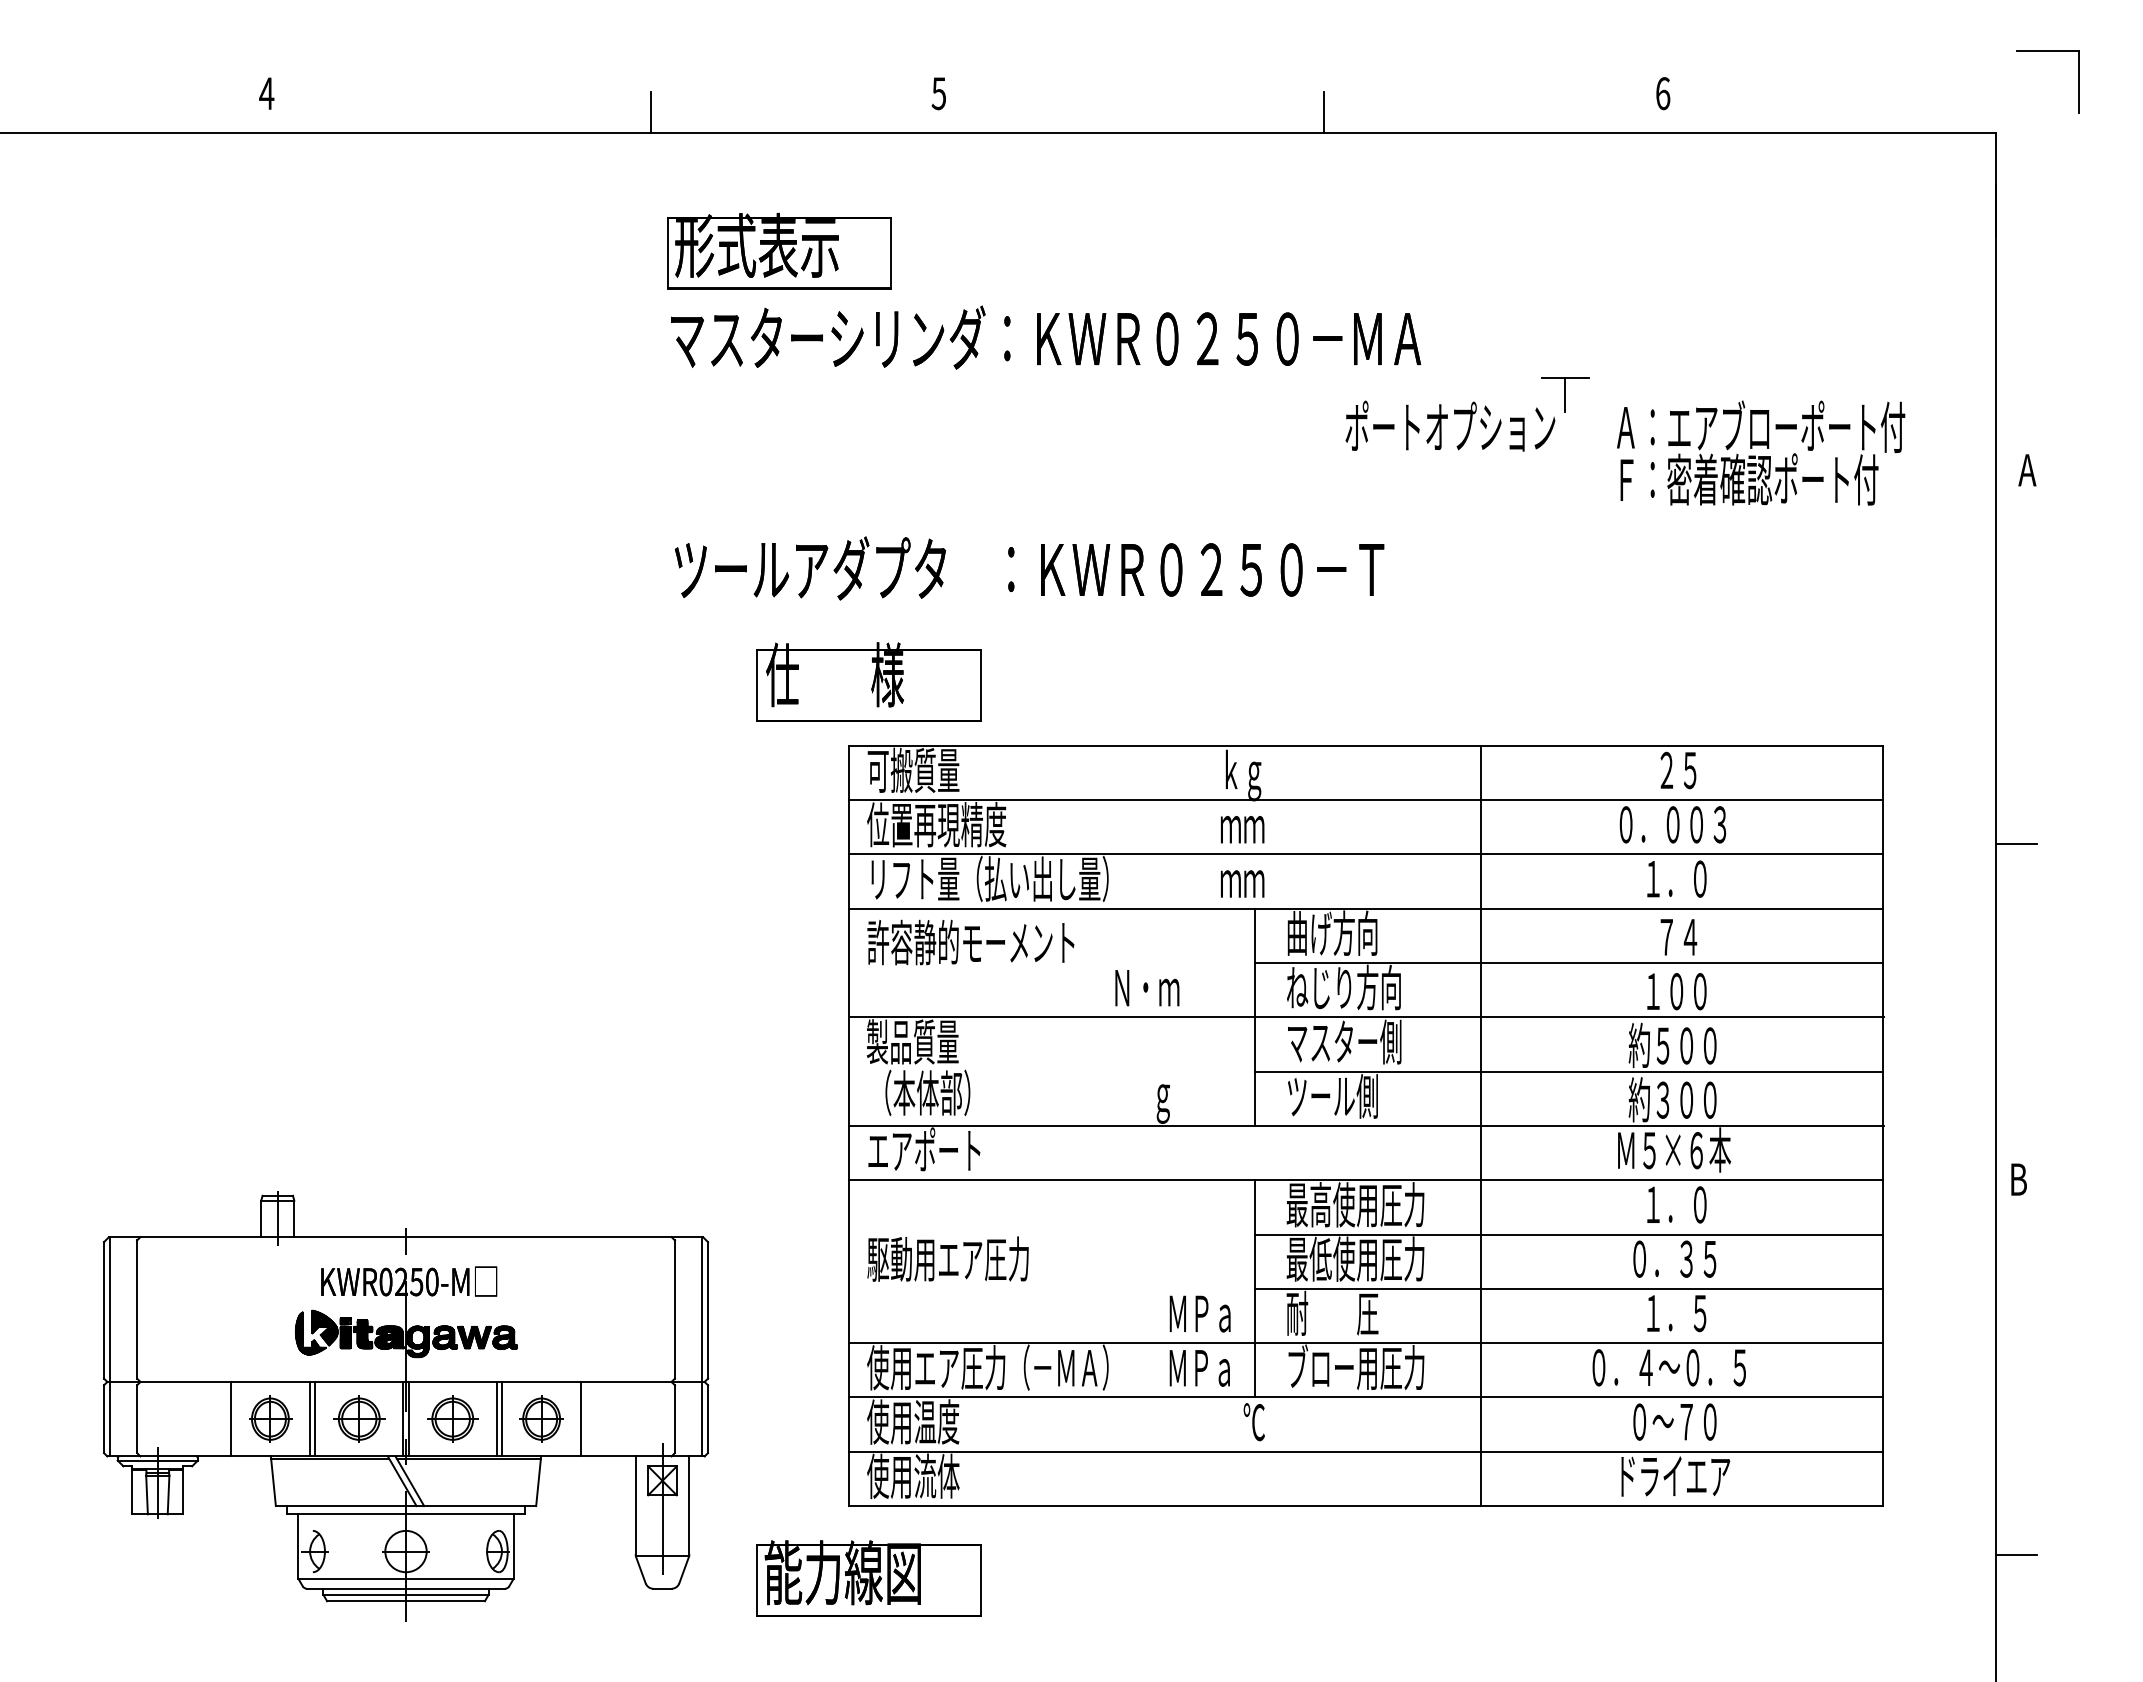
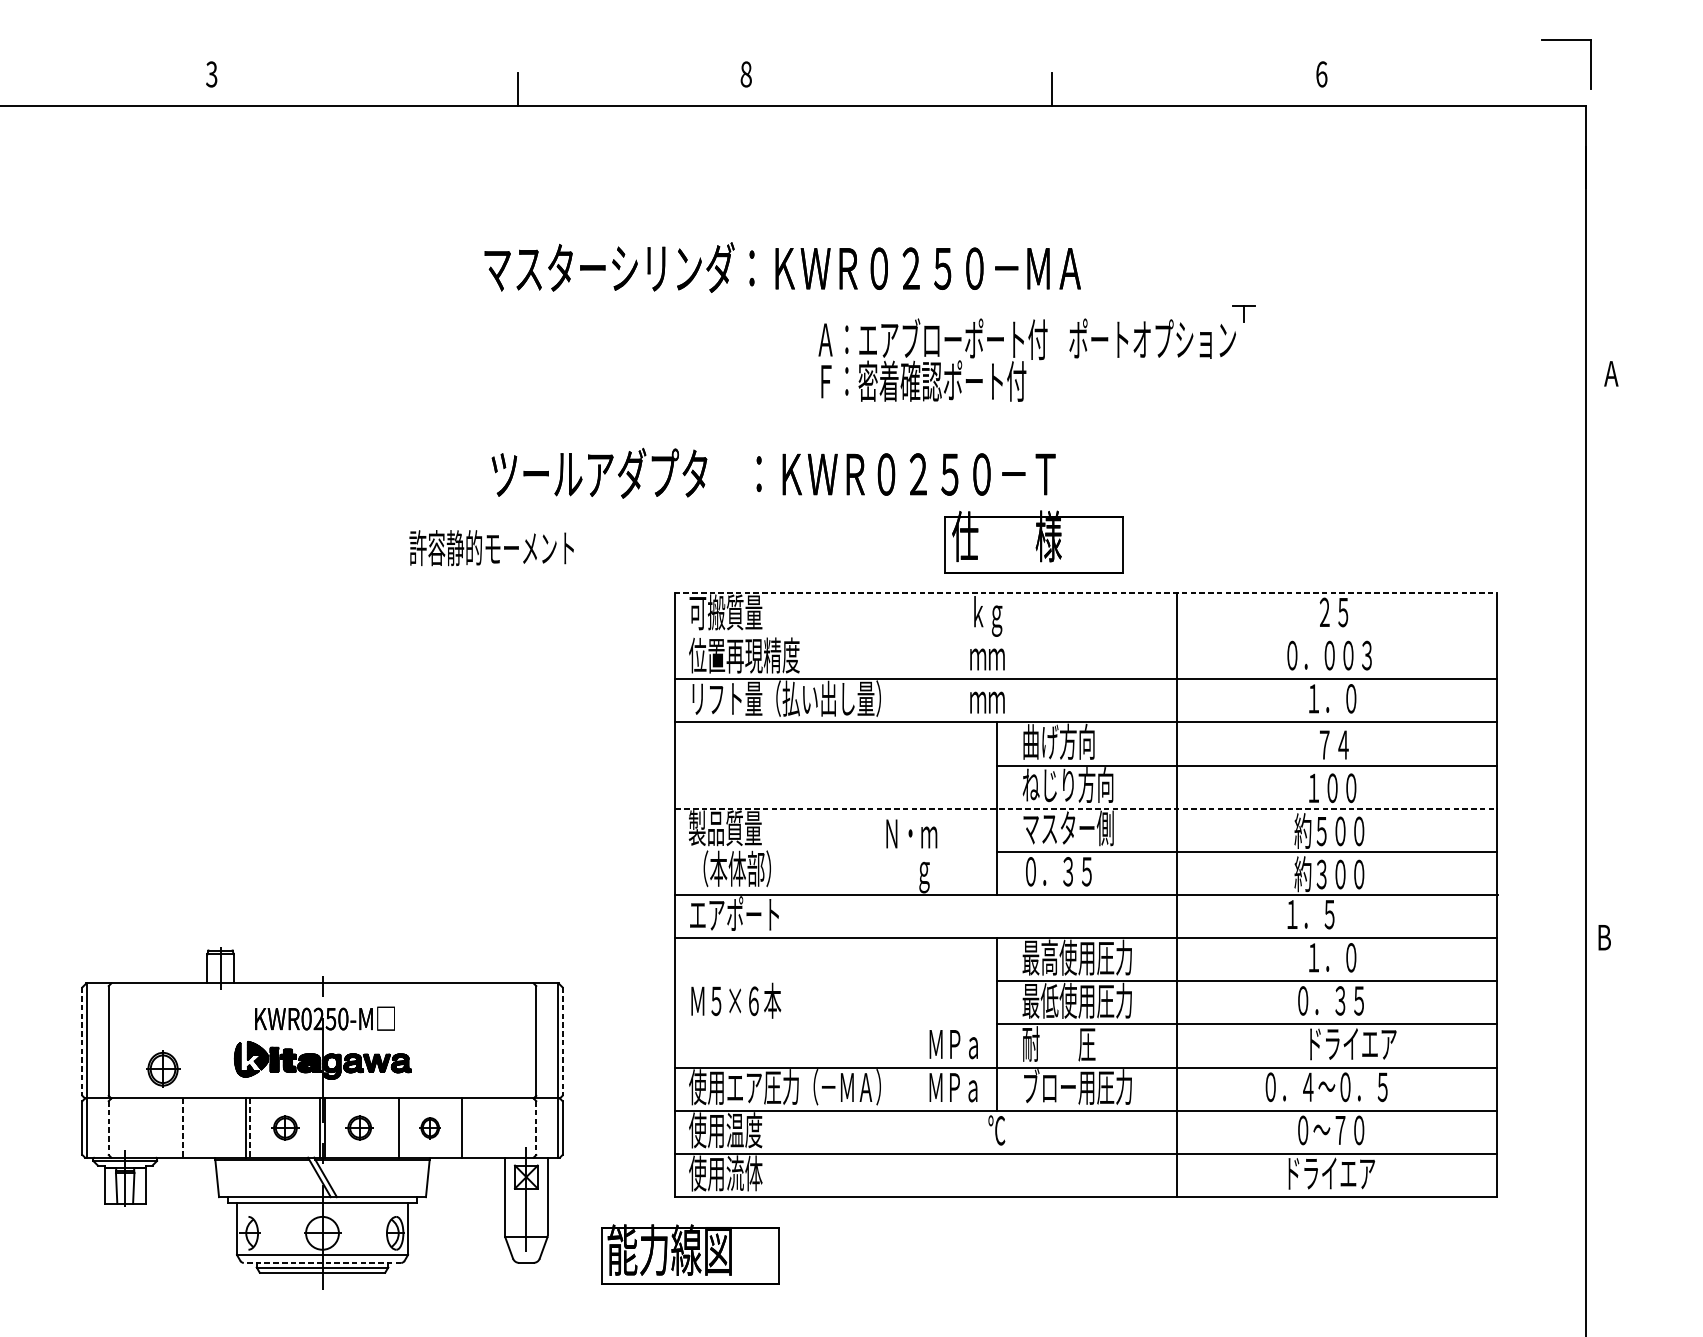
part: (2047, 51) -> (1566, 40), moved
text: (266, 93) -> (211, 74), 4 -> 3
text: (938, 93) -> (745, 74), 5 -> 8
part: (779, 251) -> (619, 199), removed
text: (1046, 337) -> (783, 267), moved
part: (1565, 394) -> (1244, 313), size x0.6
text: (1761, 452) -> (933, 359), moved
text: (1029, 568) -> (773, 473), moved
part: (868, 681) -> (1033, 541), moved
line: (1366, 745) -> (1085, 592), solid -> dashed
line: (1366, 800) -> (1085, 636), removed
line: (2016, 844) -> (1602, 671), removed
text: (970, 942) -> (491, 548), moved
text: (1147, 988) -> (911, 834), moved
line: (1367, 1017) -> (1086, 808), solid -> dashed
text: (1332, 1095) -> (1058, 870), ツール側 -> ０．３５
text: (1674, 1149) -> (1330, 913), Ｍ５×６本 -> １．５
text: (947, 1258) -> (752, 1000), 駆動用エア圧力 -> Ｍ５×６本
line: (104, 1310) -> (82, 1041), solid -> dashed
line: (708, 1310) -> (562, 1041), solid -> dashed
text: (1702, 1313) -> (1353, 1044), １．５ -> ドライエア
part: (270, 1418) -> (163, 1068), moved
part: (359, 1418) -> (285, 1127), size x0.7
part: (452, 1418) -> (359, 1127), size x0.7
line: (496, 1418) -> (394, 1127), removed
part: (541, 1418) -> (430, 1127), size x0.6
line: (137, 1419) -> (109, 1128), solid -> dashed
line: (230, 1419) -> (182, 1128), solid -> dashed
line: (315, 1419) -> (250, 1128), solid -> dashed
line: (674, 1419) -> (535, 1128), solid -> dashed
line: (2016, 1555) -> (1602, 1236), removed
line: (406, 1588) -> (322, 1262), solid -> dashed

